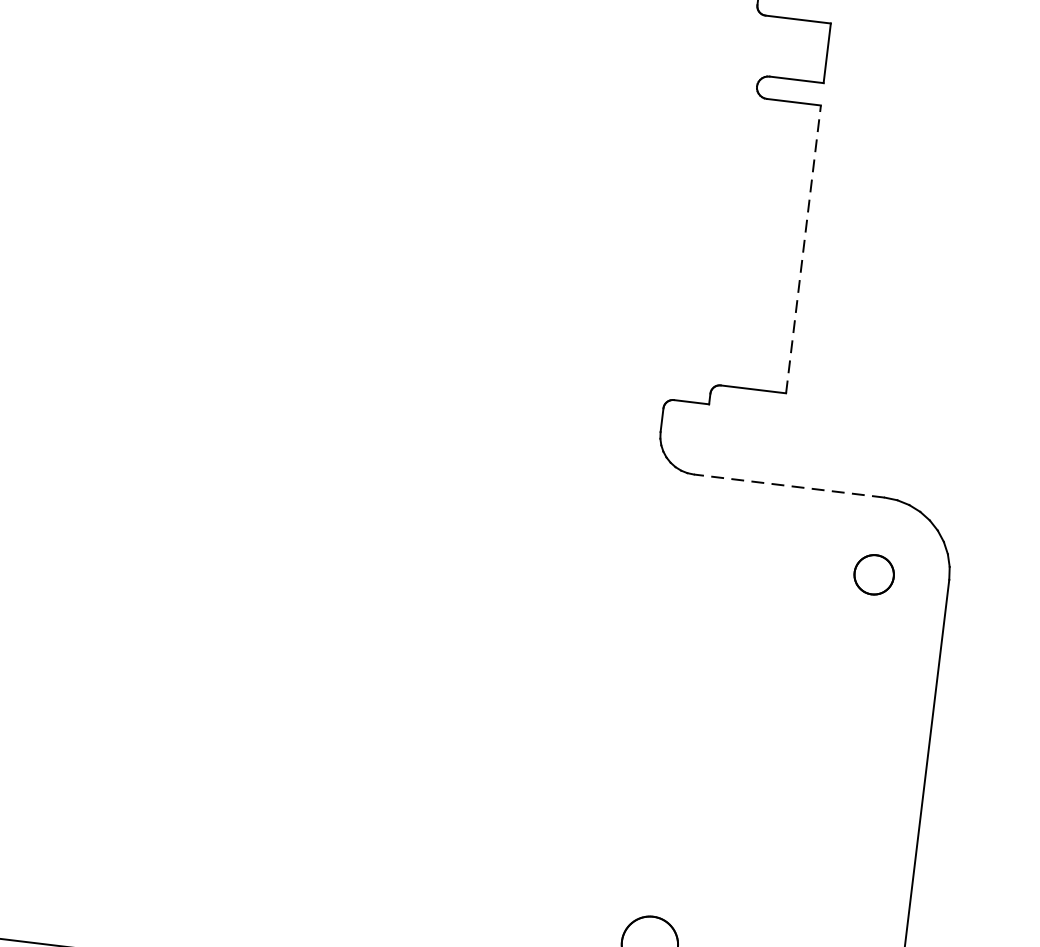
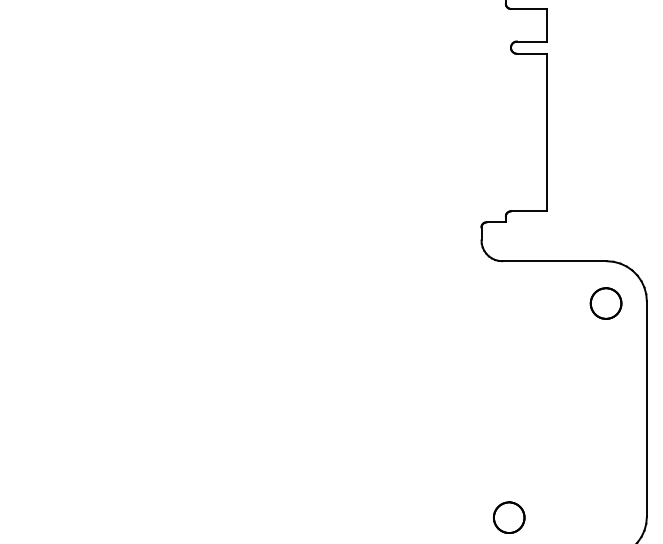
line: (803, 249) -> (546, 132), dashed -> solid
line: (787, 486) -> (553, 261), dashed -> solid
part: (873, 574) -> (605, 303), size x1.43

